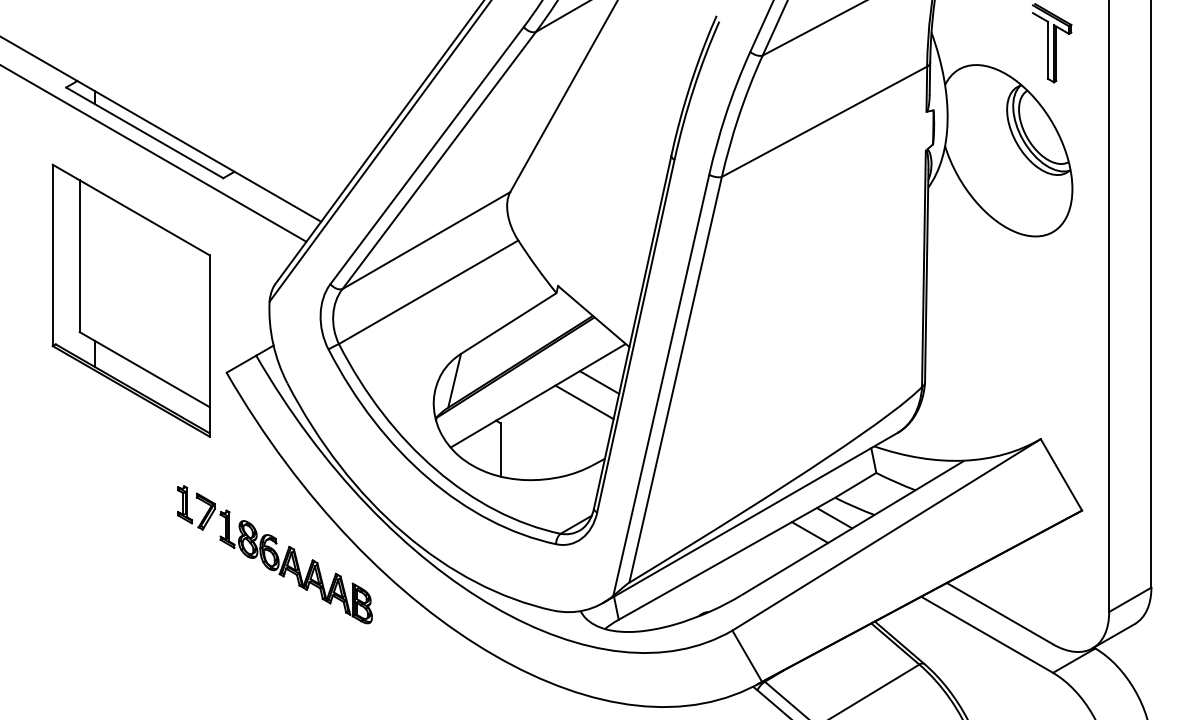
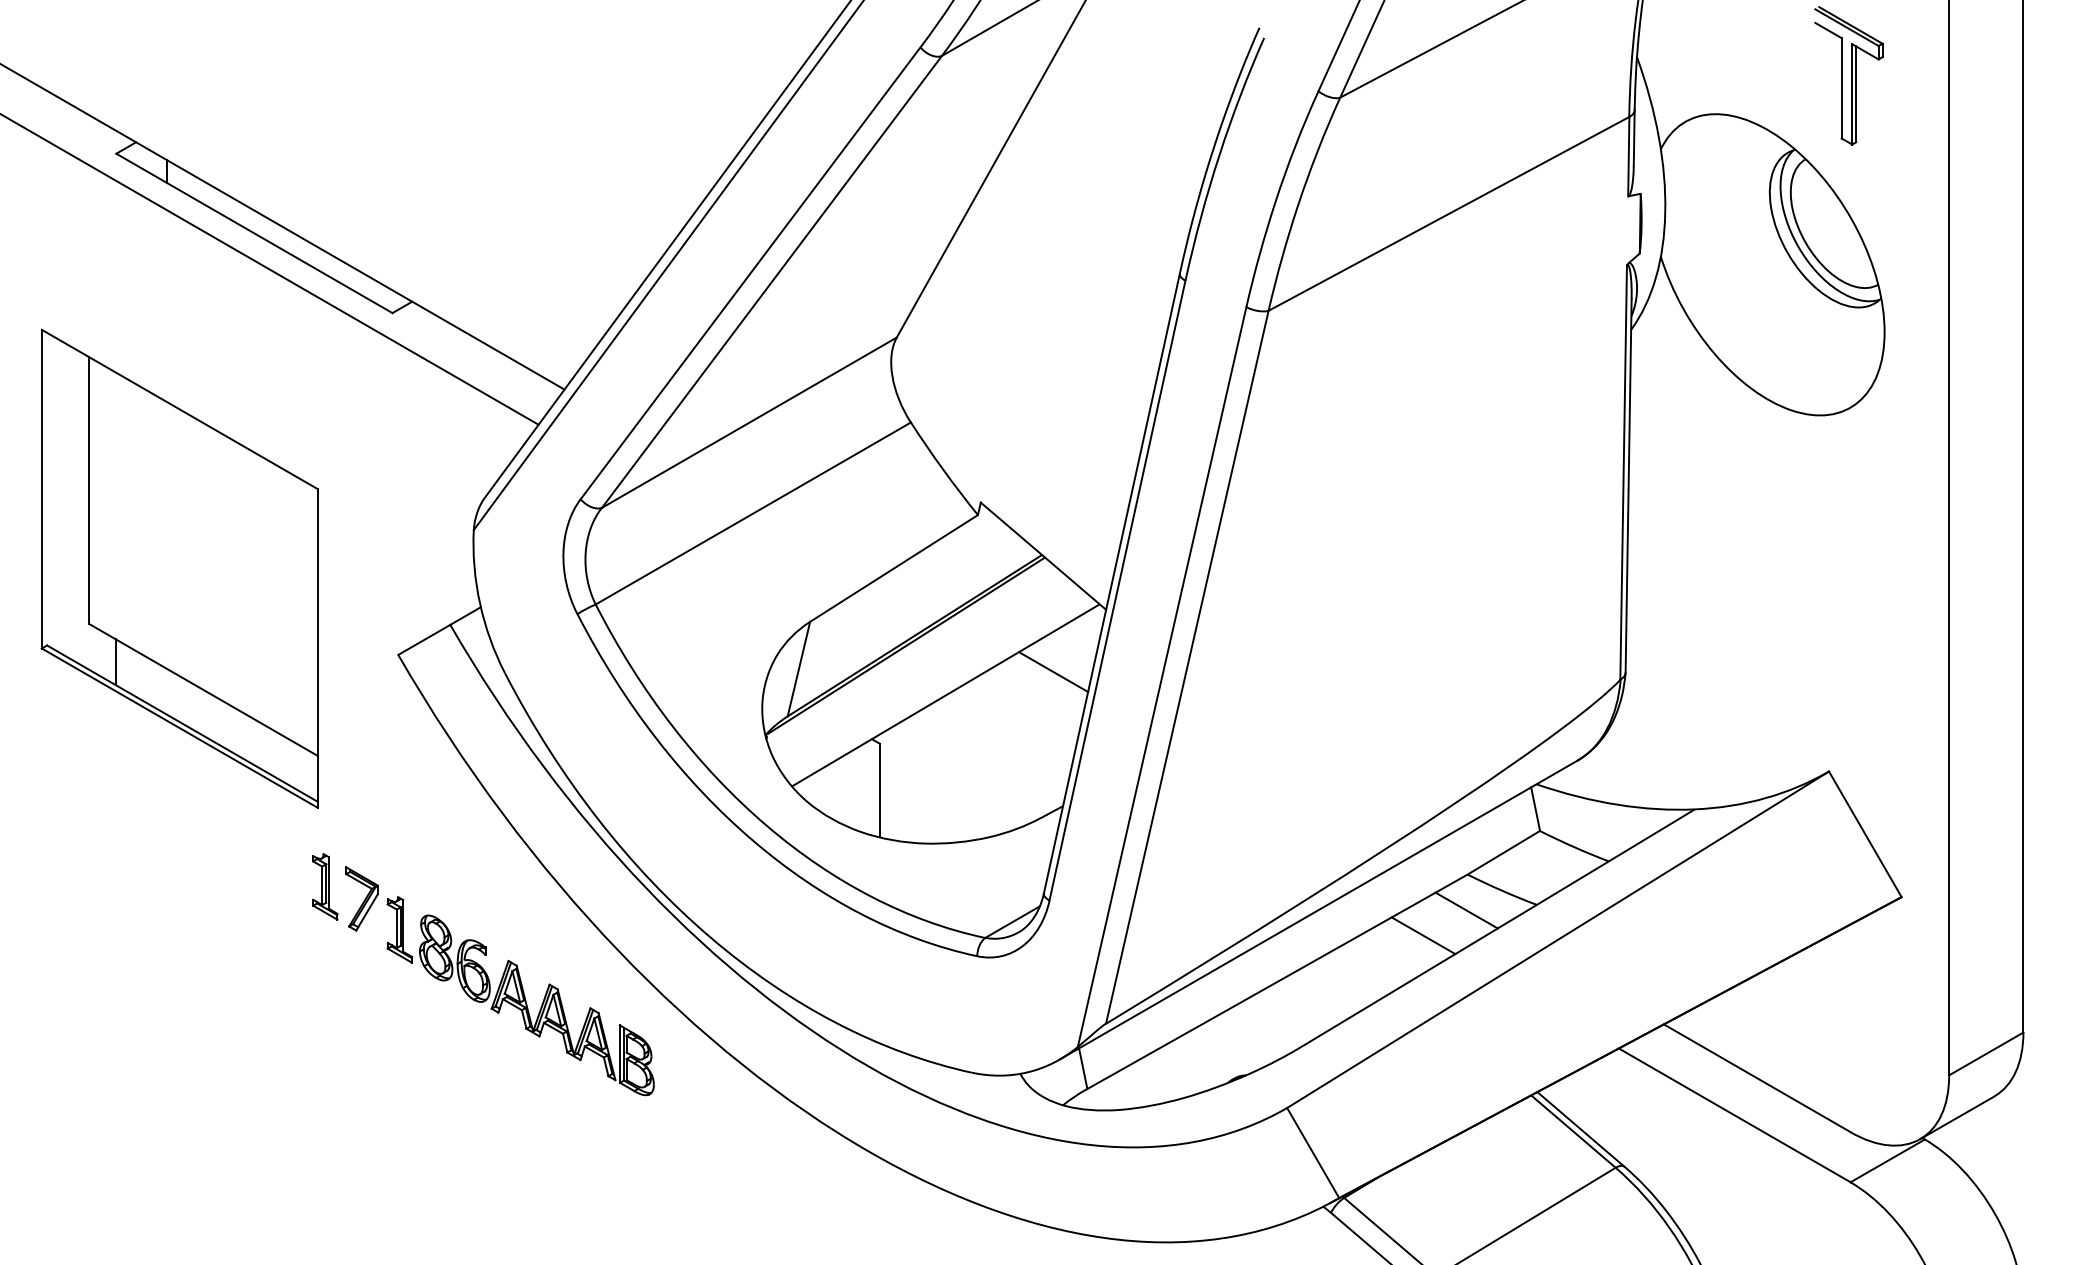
part: (130, 300) -> (178, 568), moved
line: (584, 402) -> (1027, 707), removed

